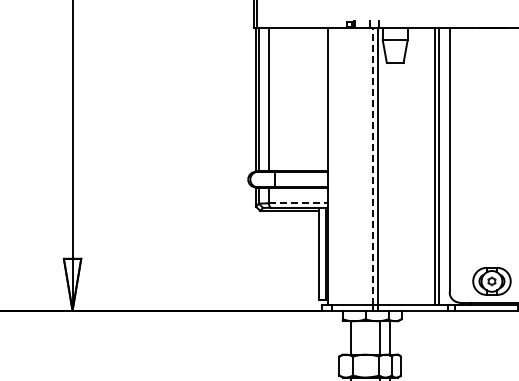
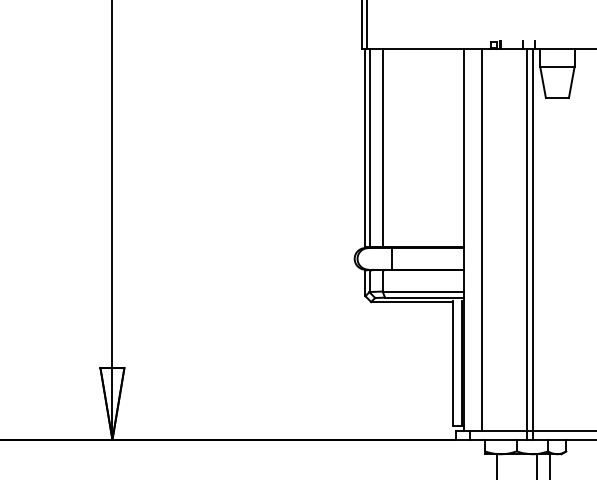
line: (340, 165) -> (481, 239), added
line: (373, 165) -> (527, 239), dashed -> solid
line: (298, 203) -> (424, 291), dashed -> solid

